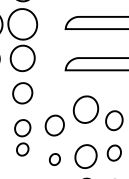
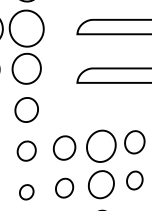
part: (86, 108) -> (101, 145), moved
part: (22, 149) -> (26, 192), moved
part: (54, 159) -> (64, 187), size x1.43

